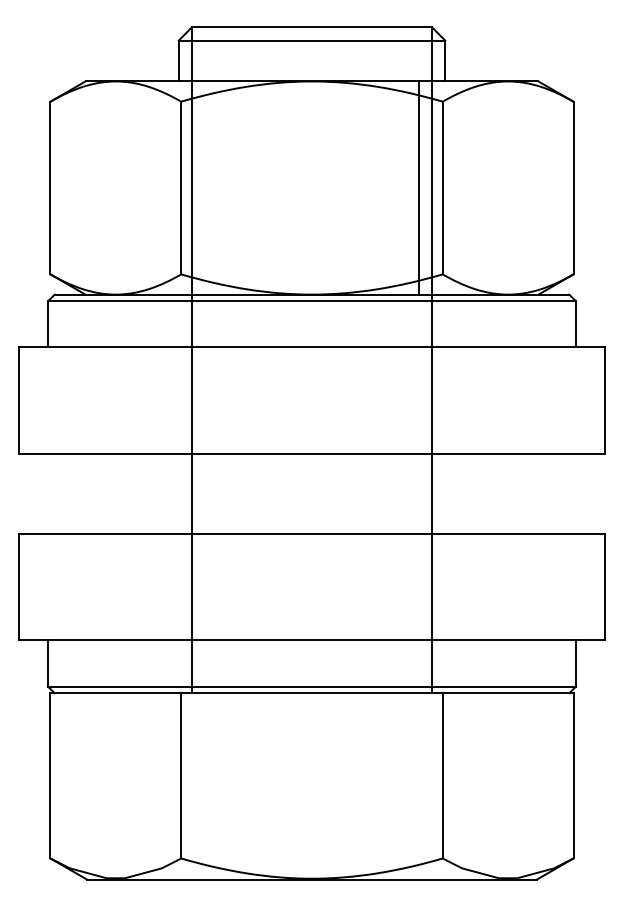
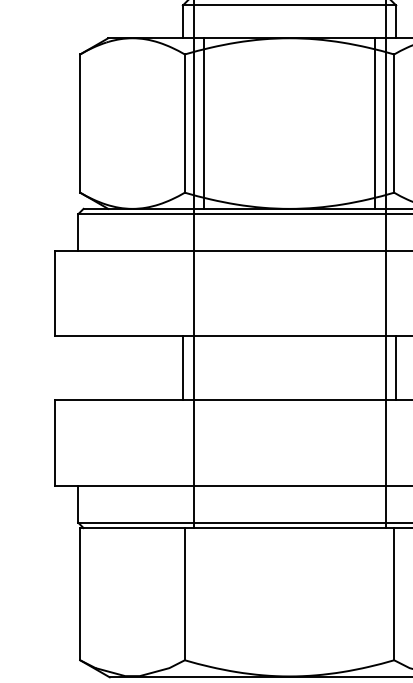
line: (205, 187) -> (204, 123), added
line: (178, 493) -> (182, 368), added
line: (445, 493) -> (396, 368), added

